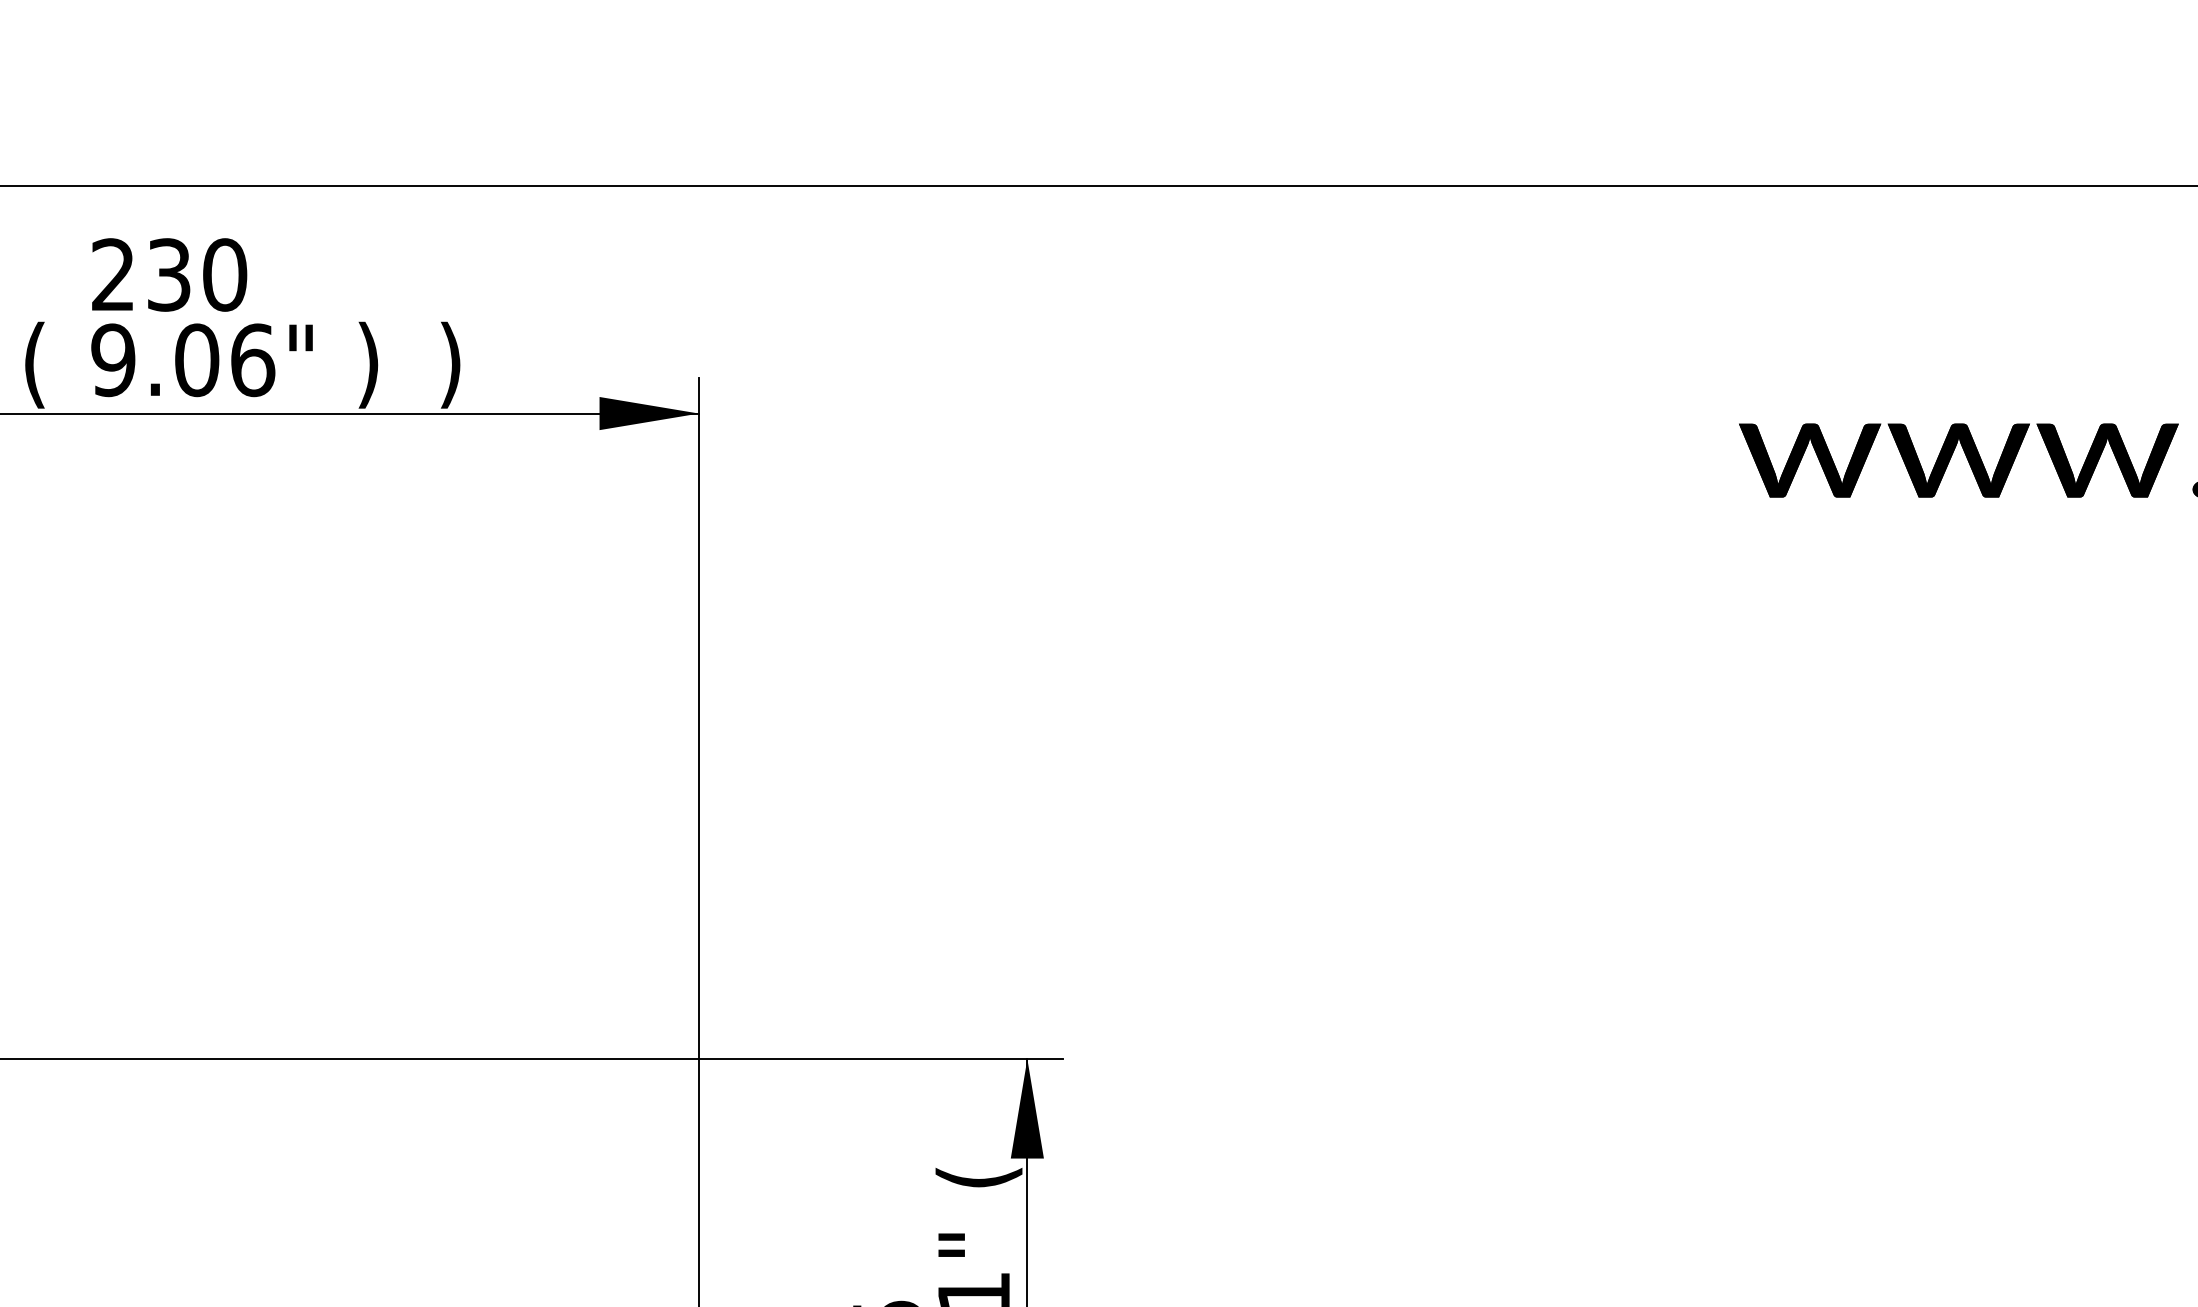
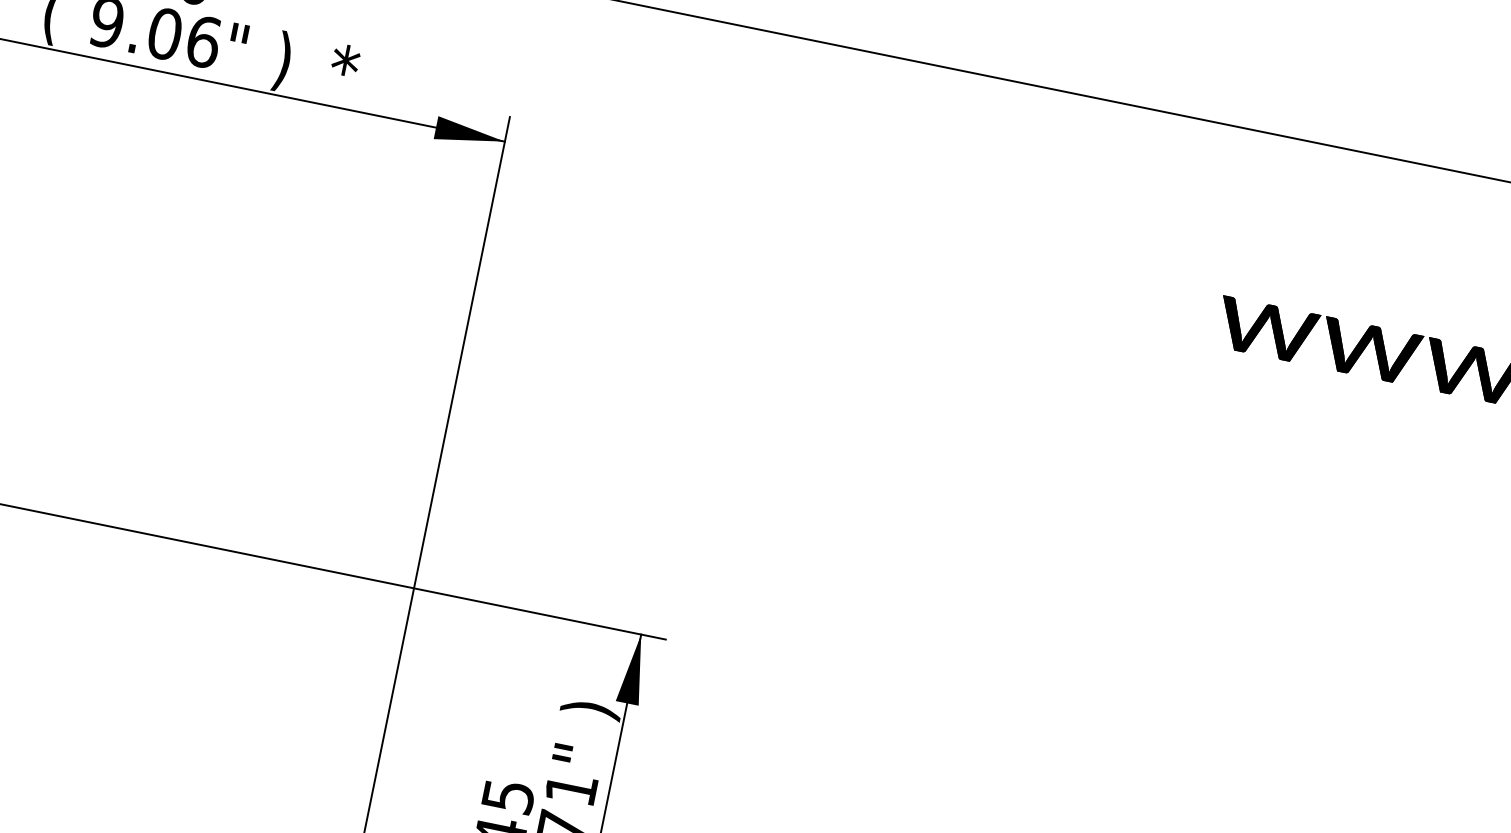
text: (455, 364) -> (343, 73), ) -> *
text: (978, 1177) -> (590, 709), ( -> )

